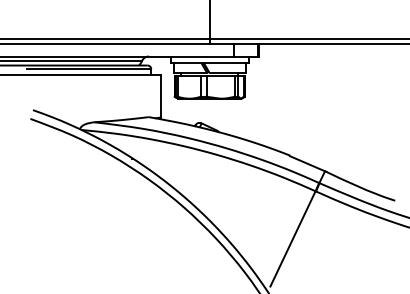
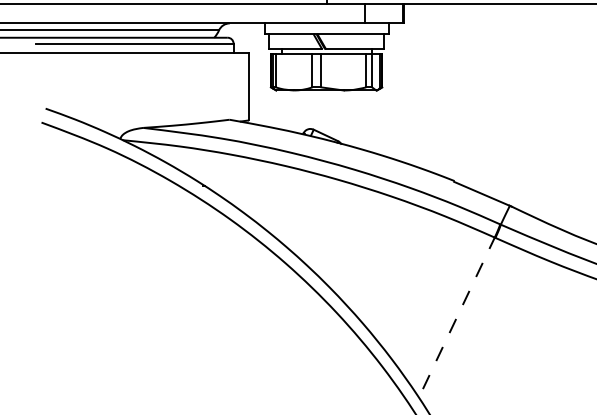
line: (292, 238) -> (458, 312), solid -> dashed

